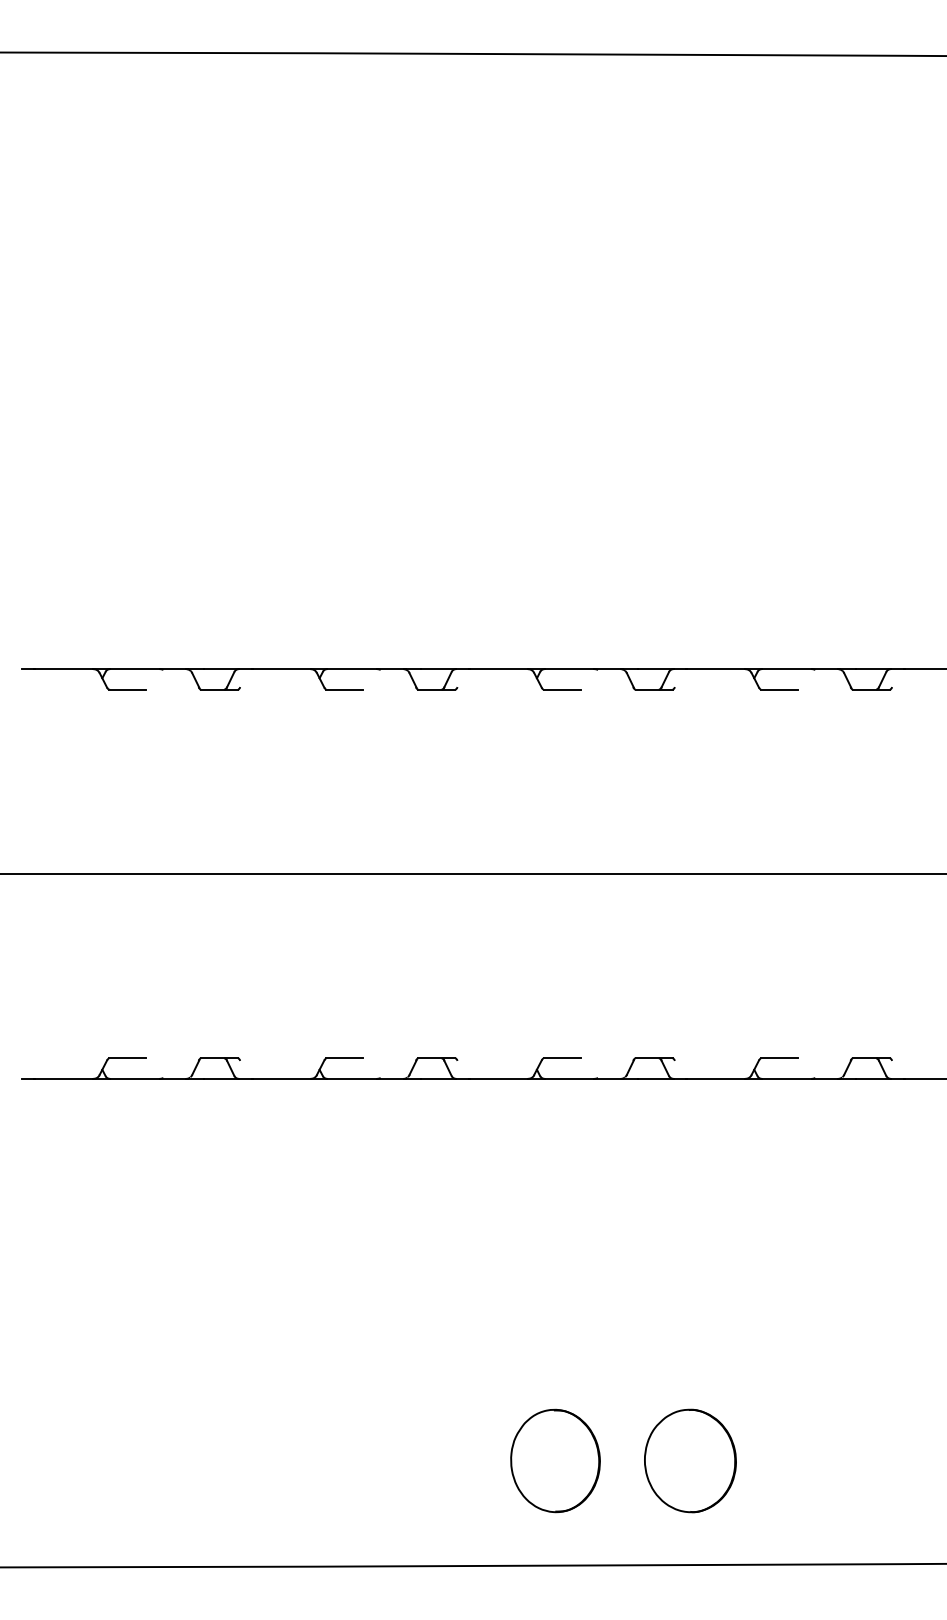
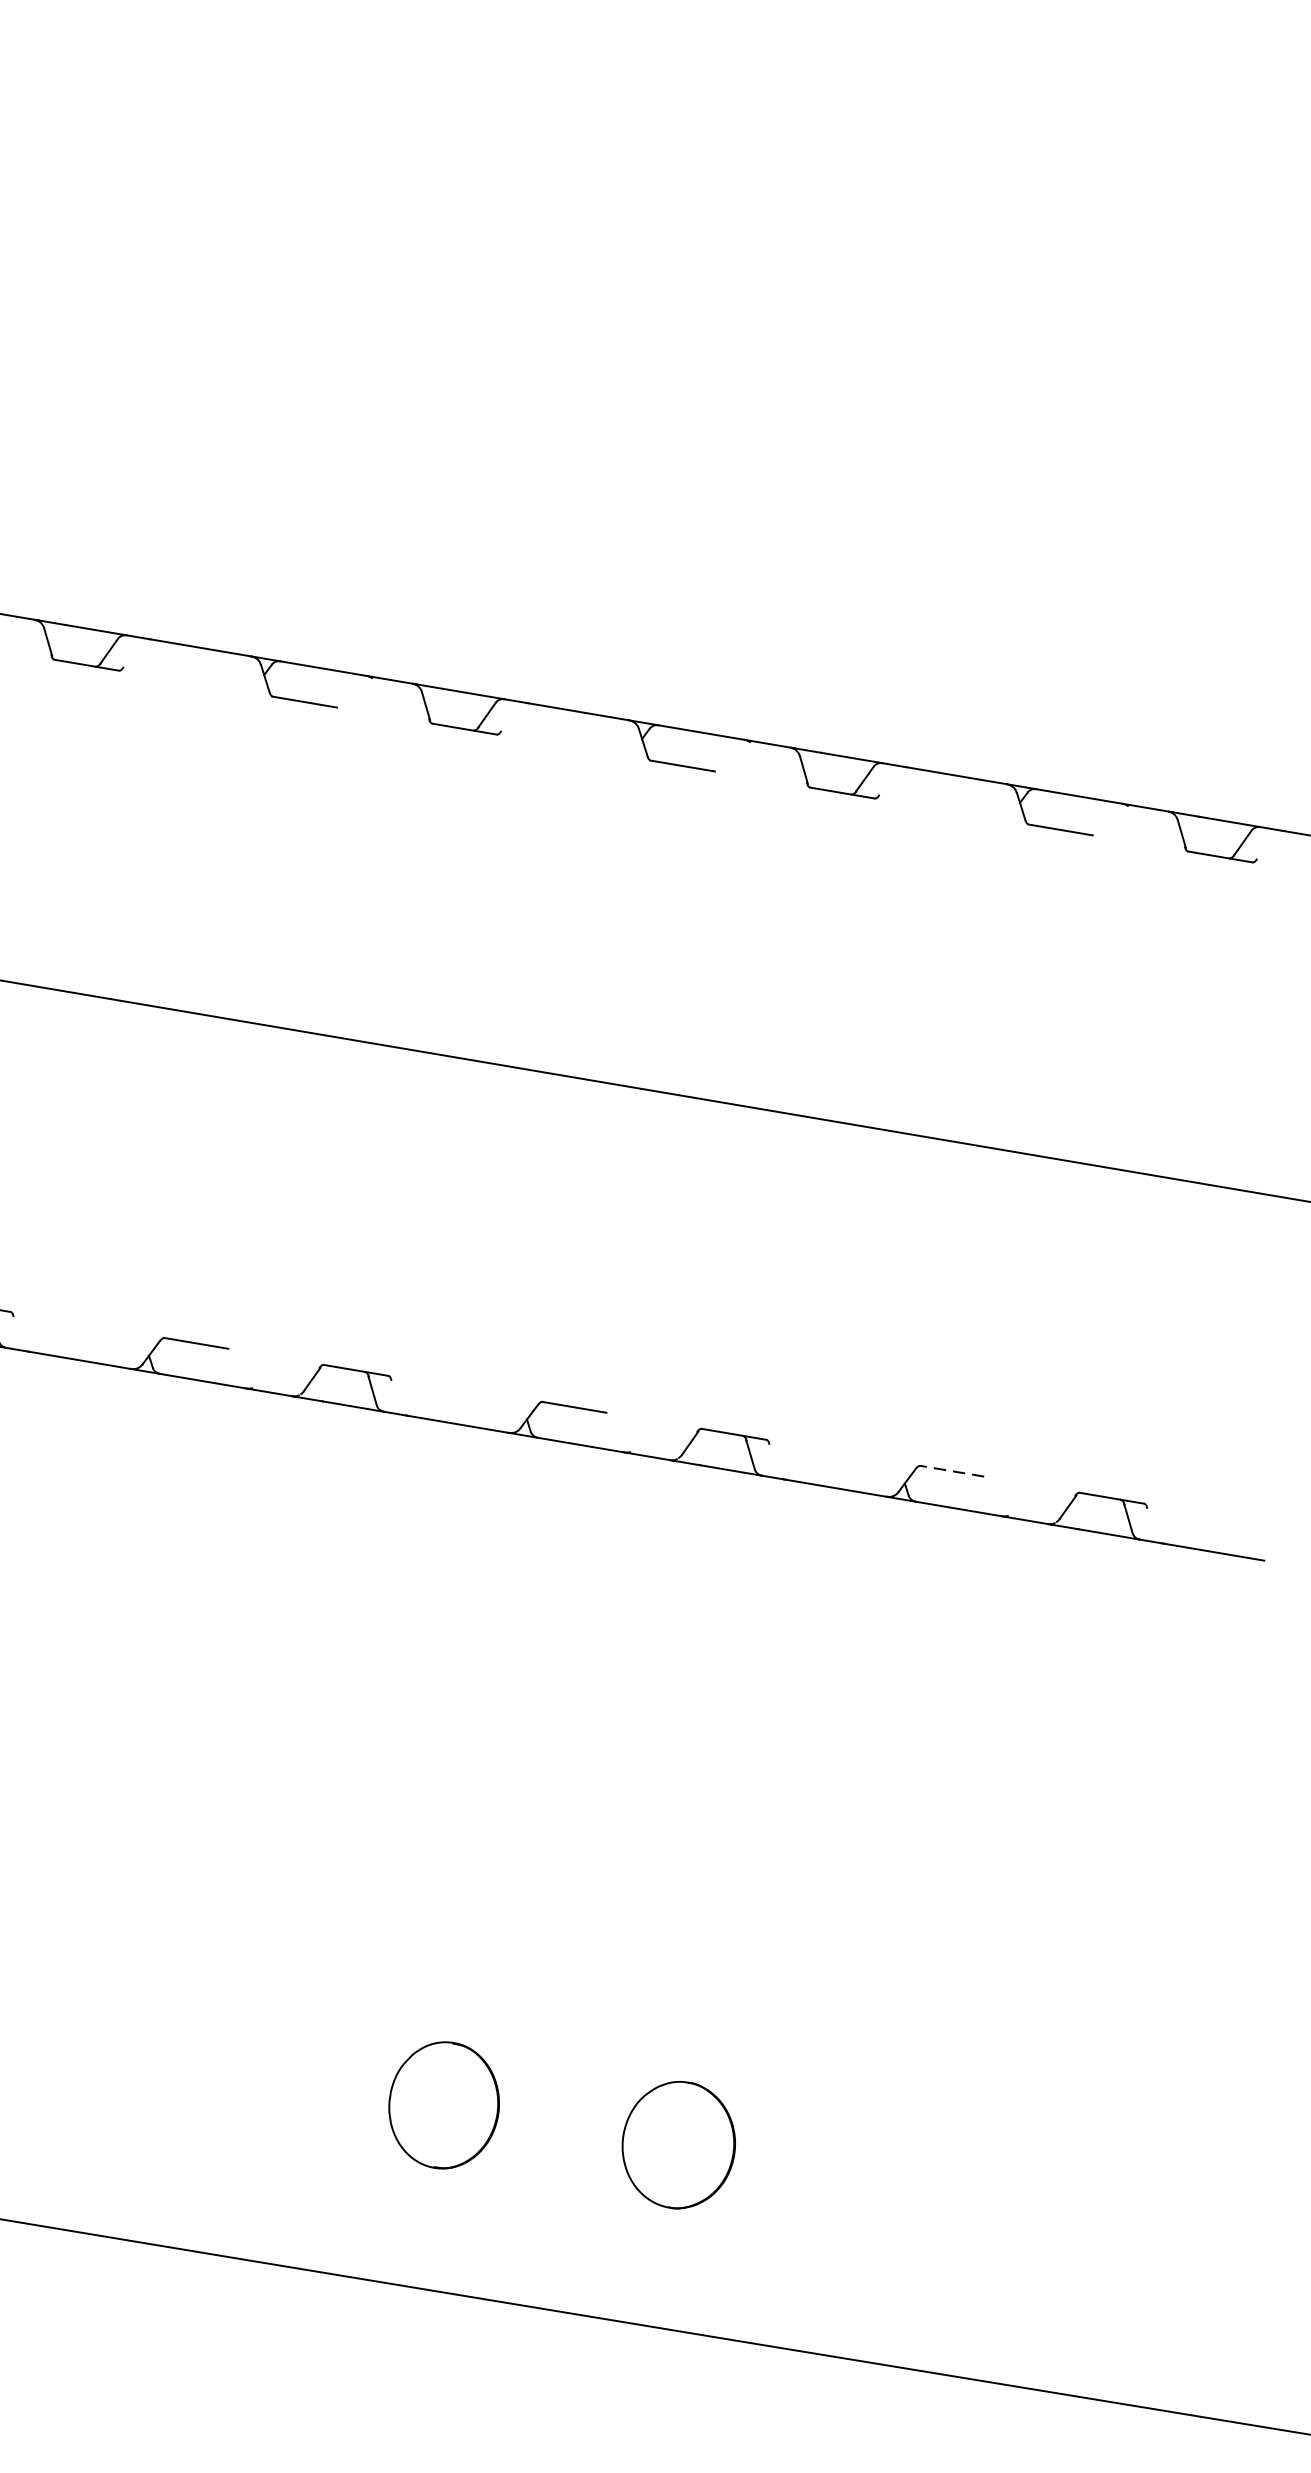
line: (779, 1058) -> (952, 1471), solid -> dashed
part: (555, 1460) -> (444, 2104), size x0.7
part: (690, 1460) -> (679, 2144), size x0.7

